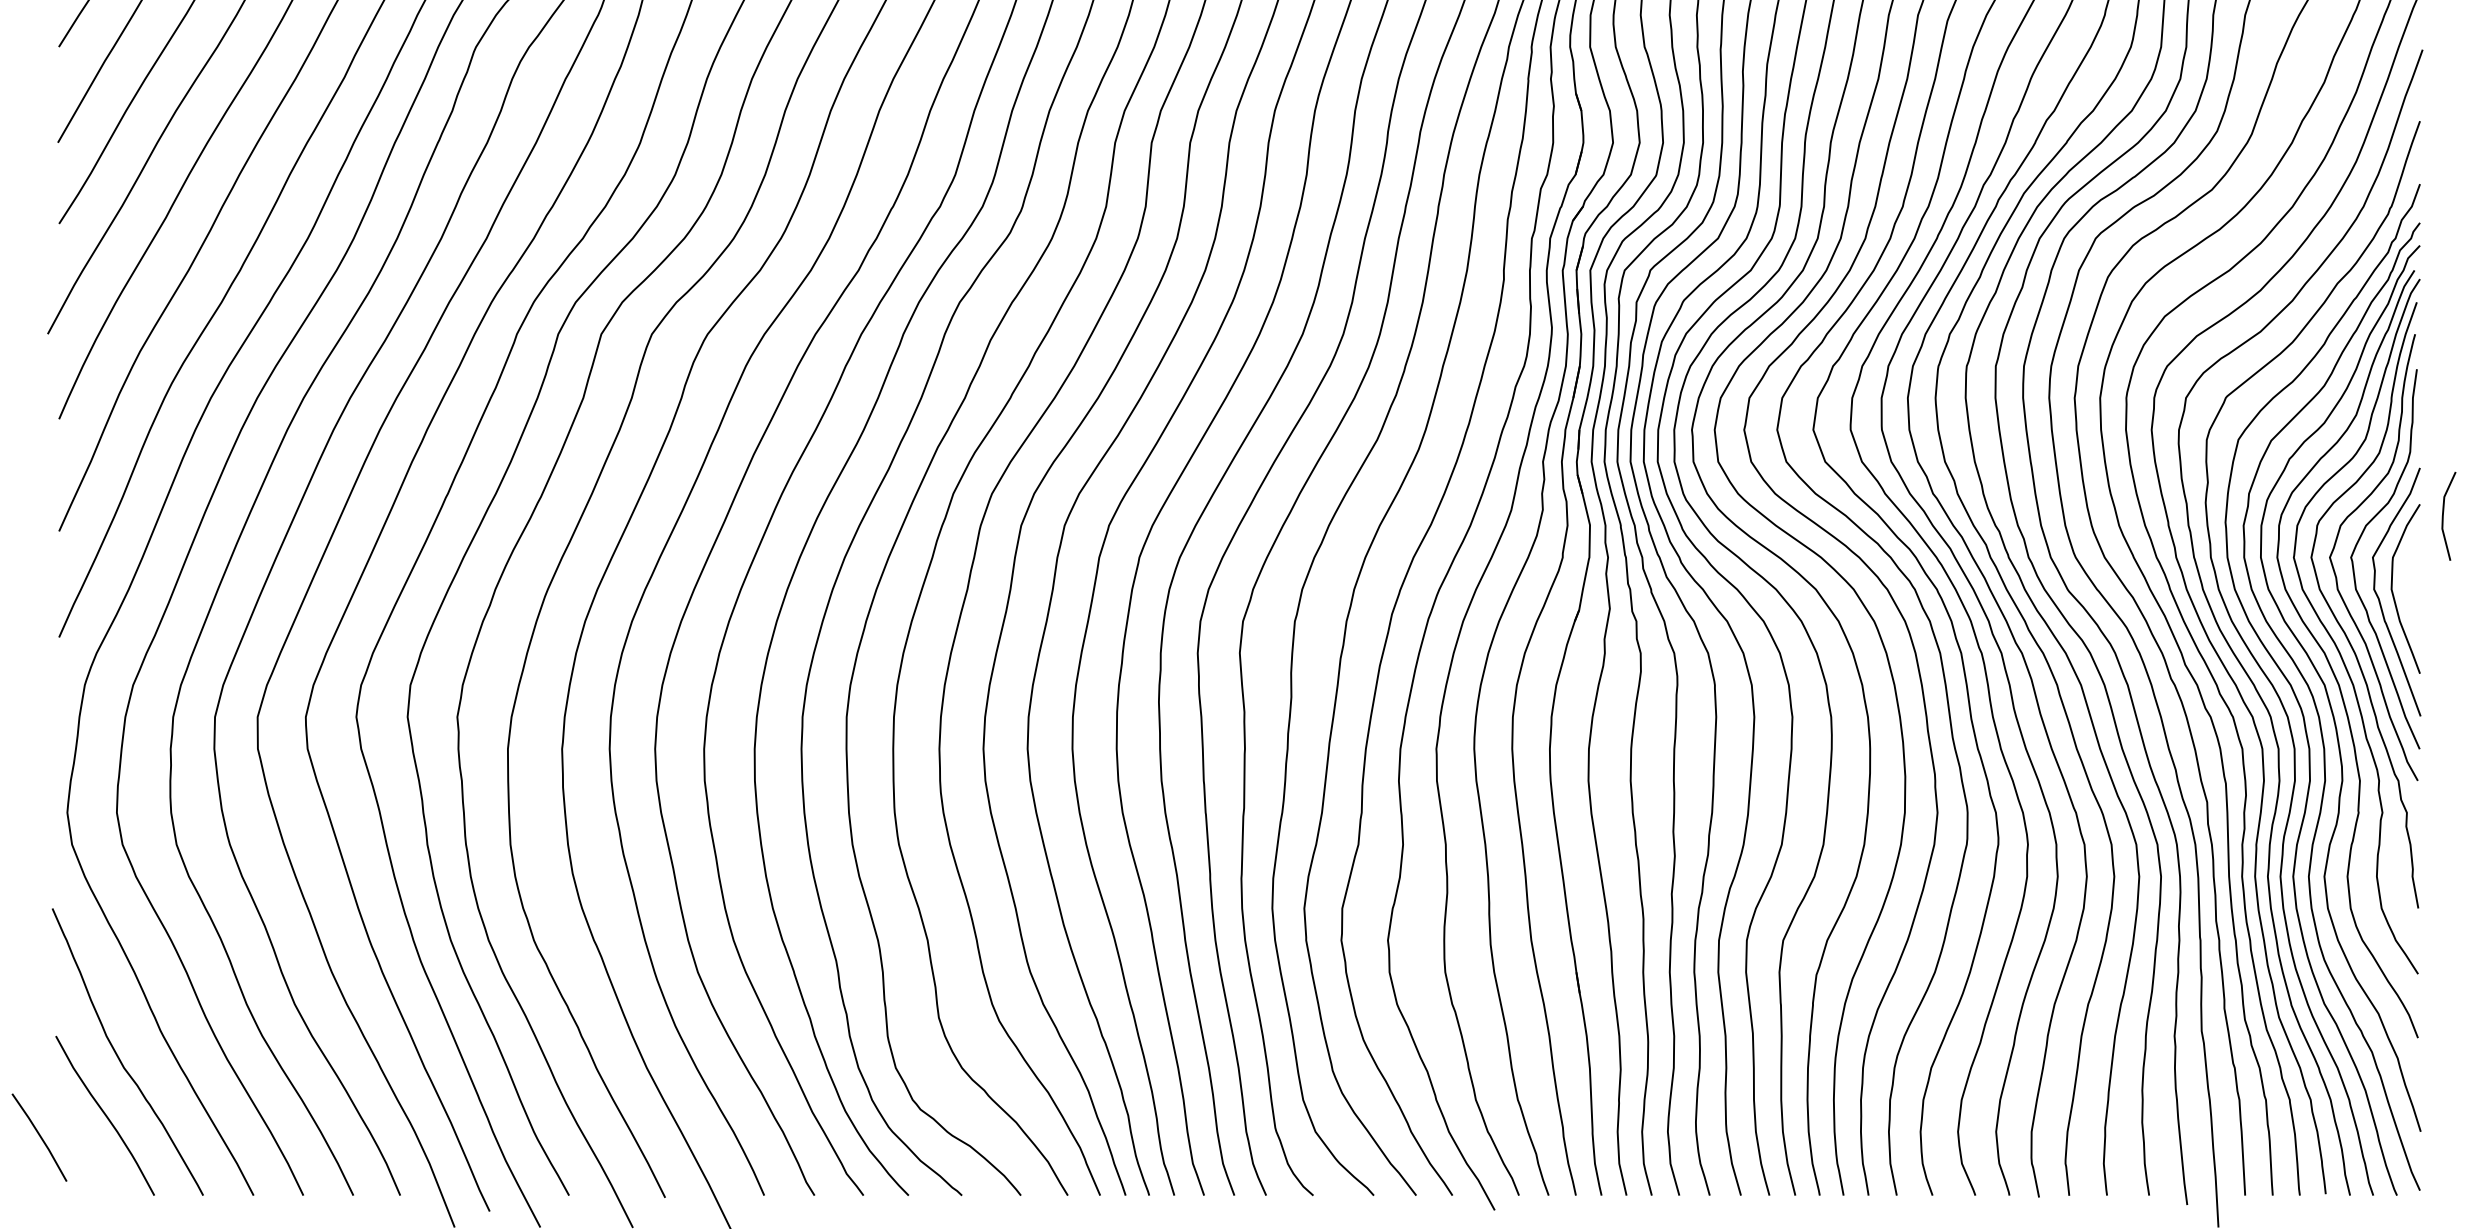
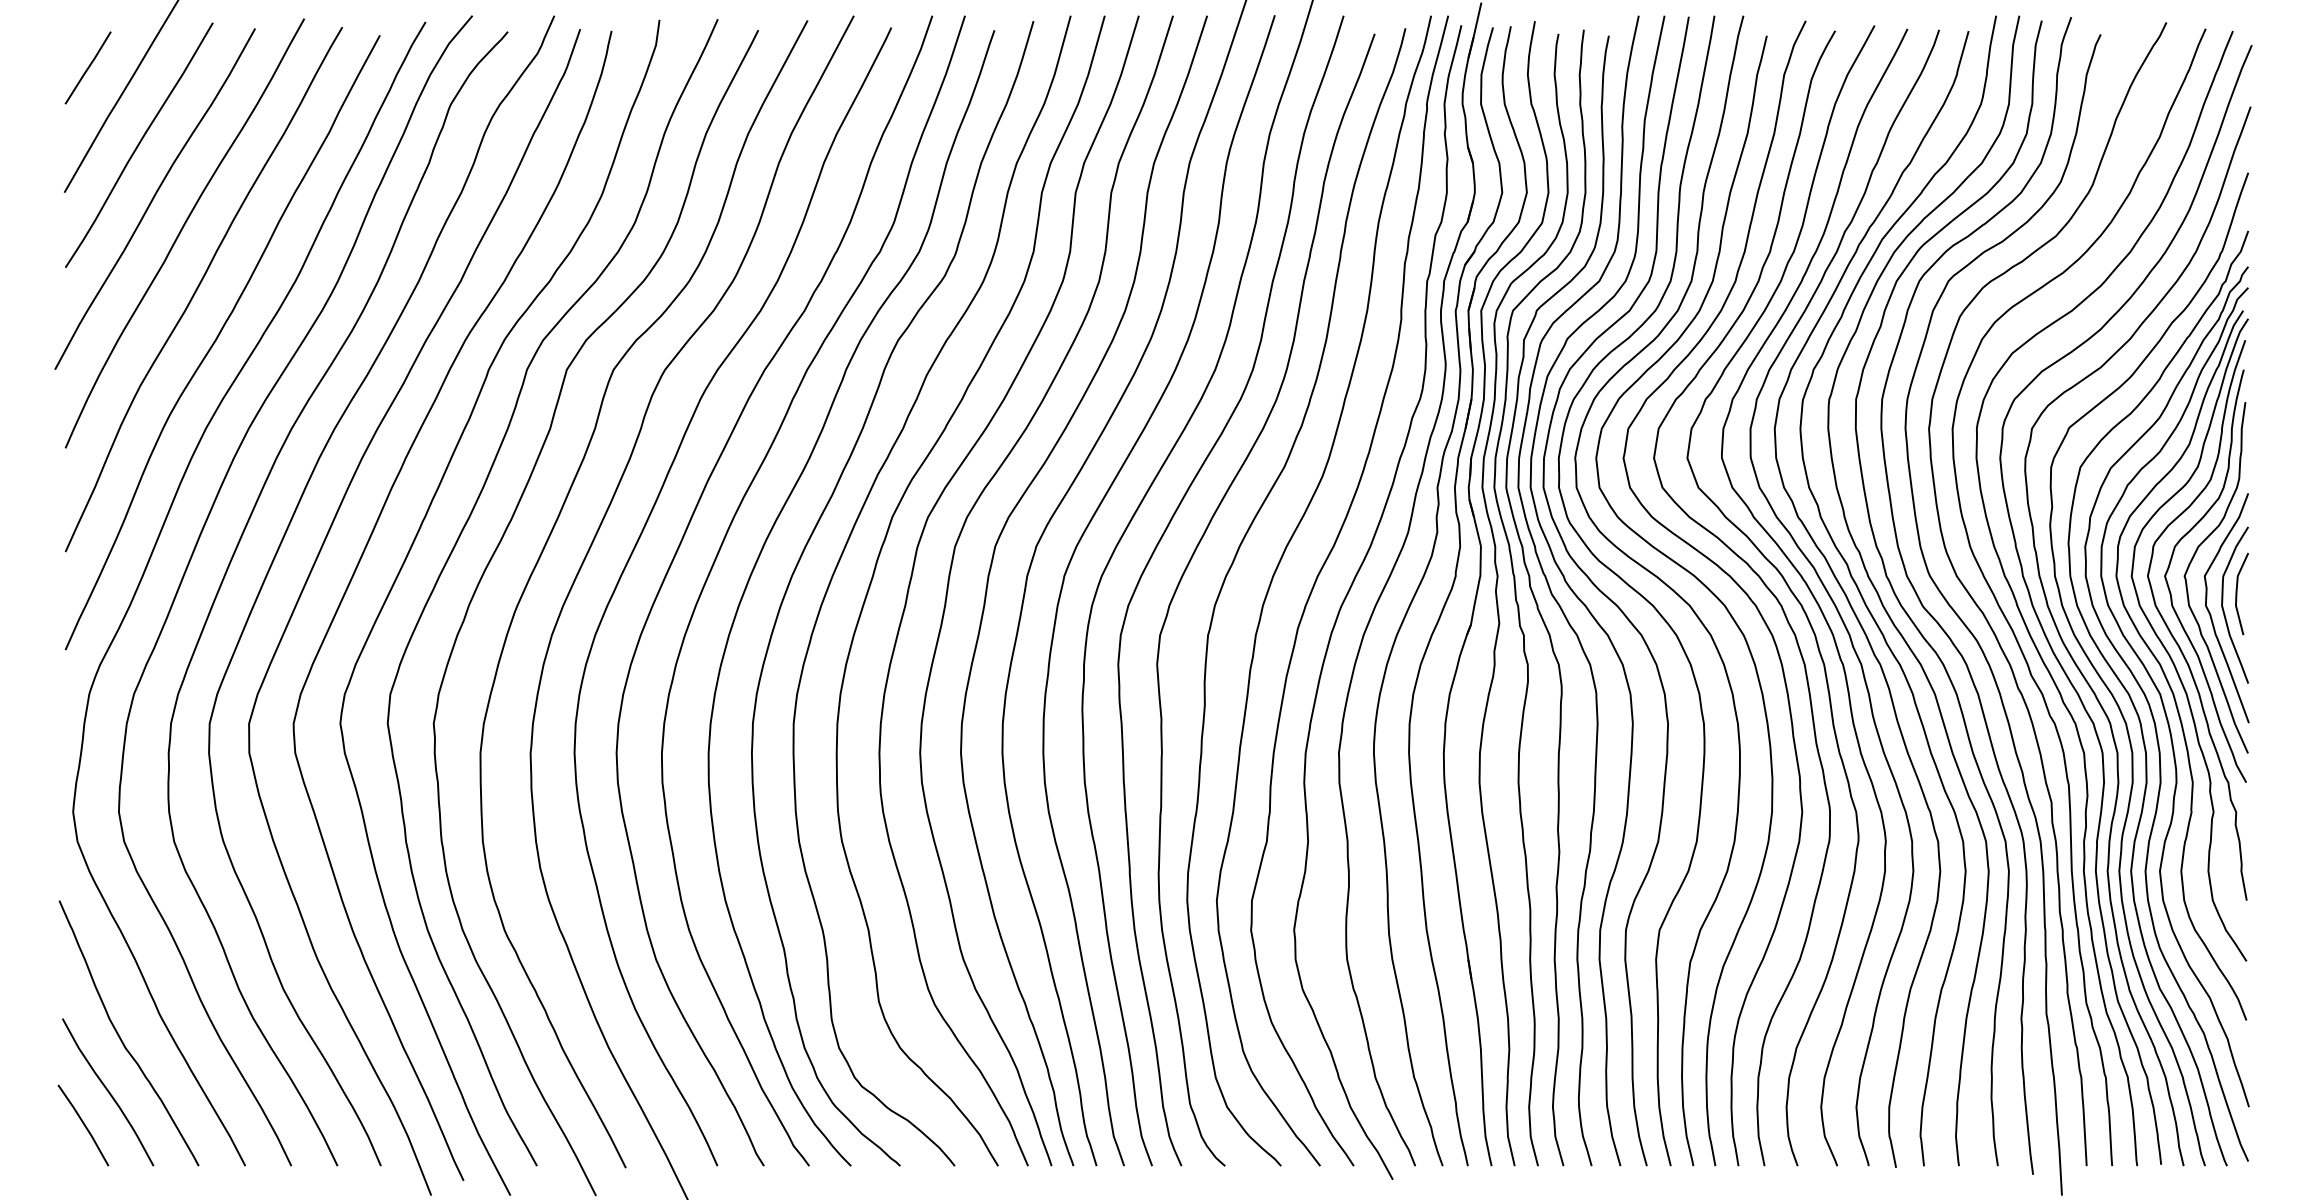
line: (2444, 516) -> (2237, 594), moved
line: (39, 1137) -> (83, 1125), moved

